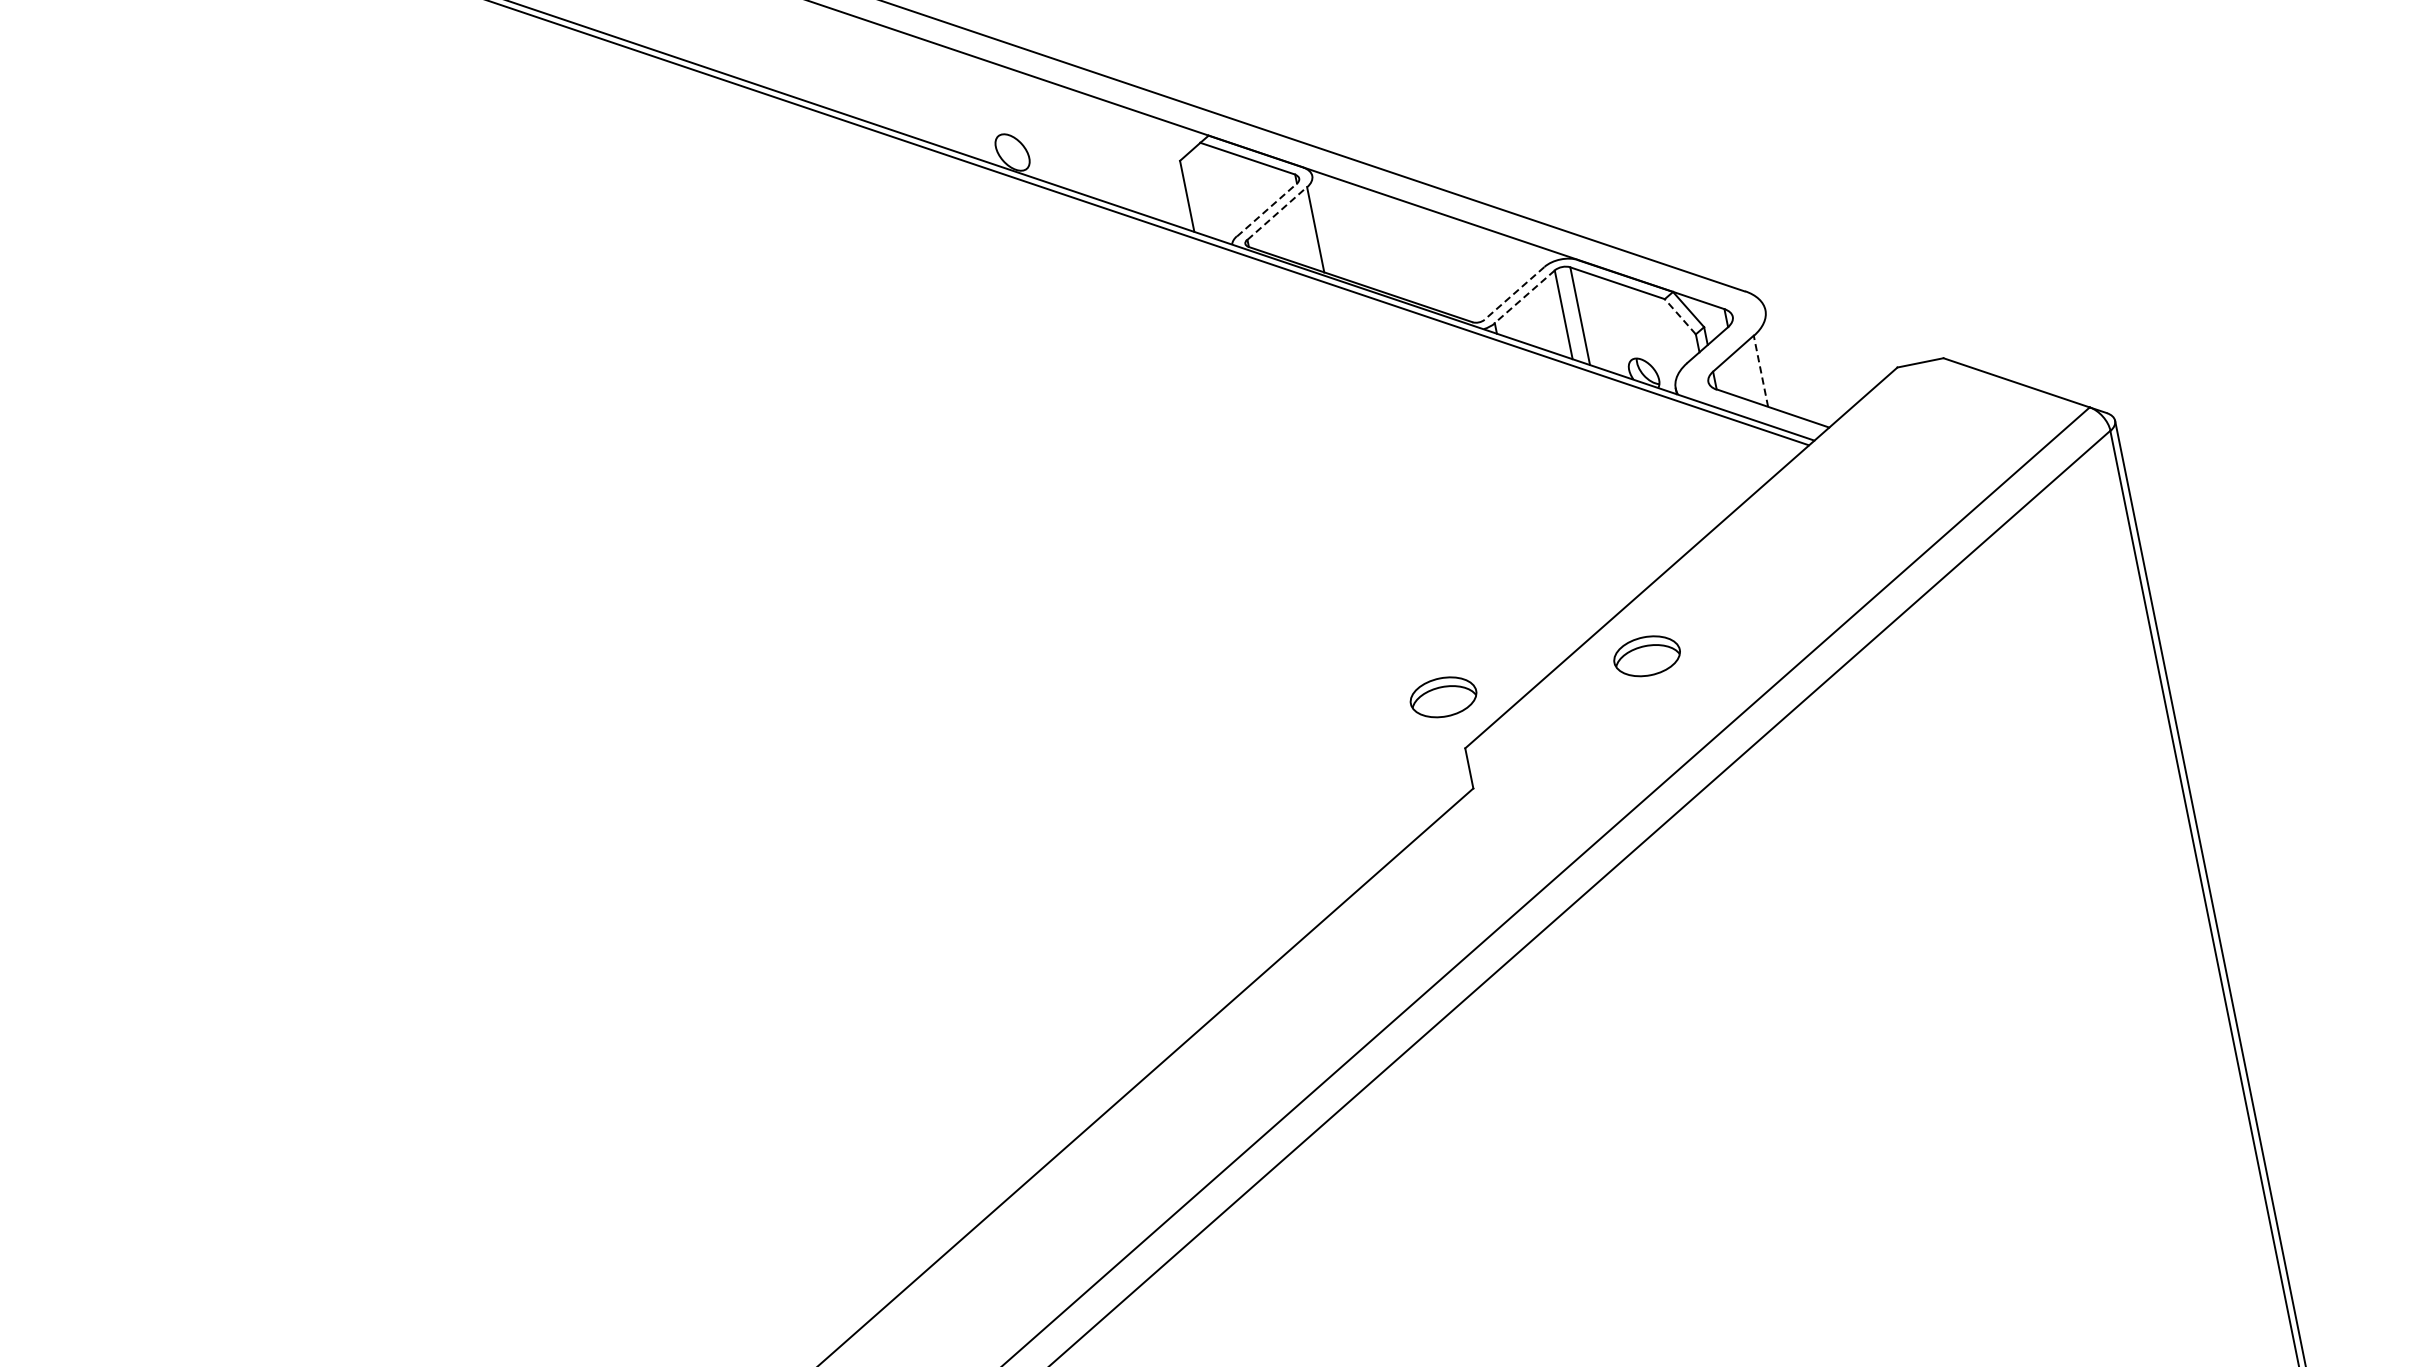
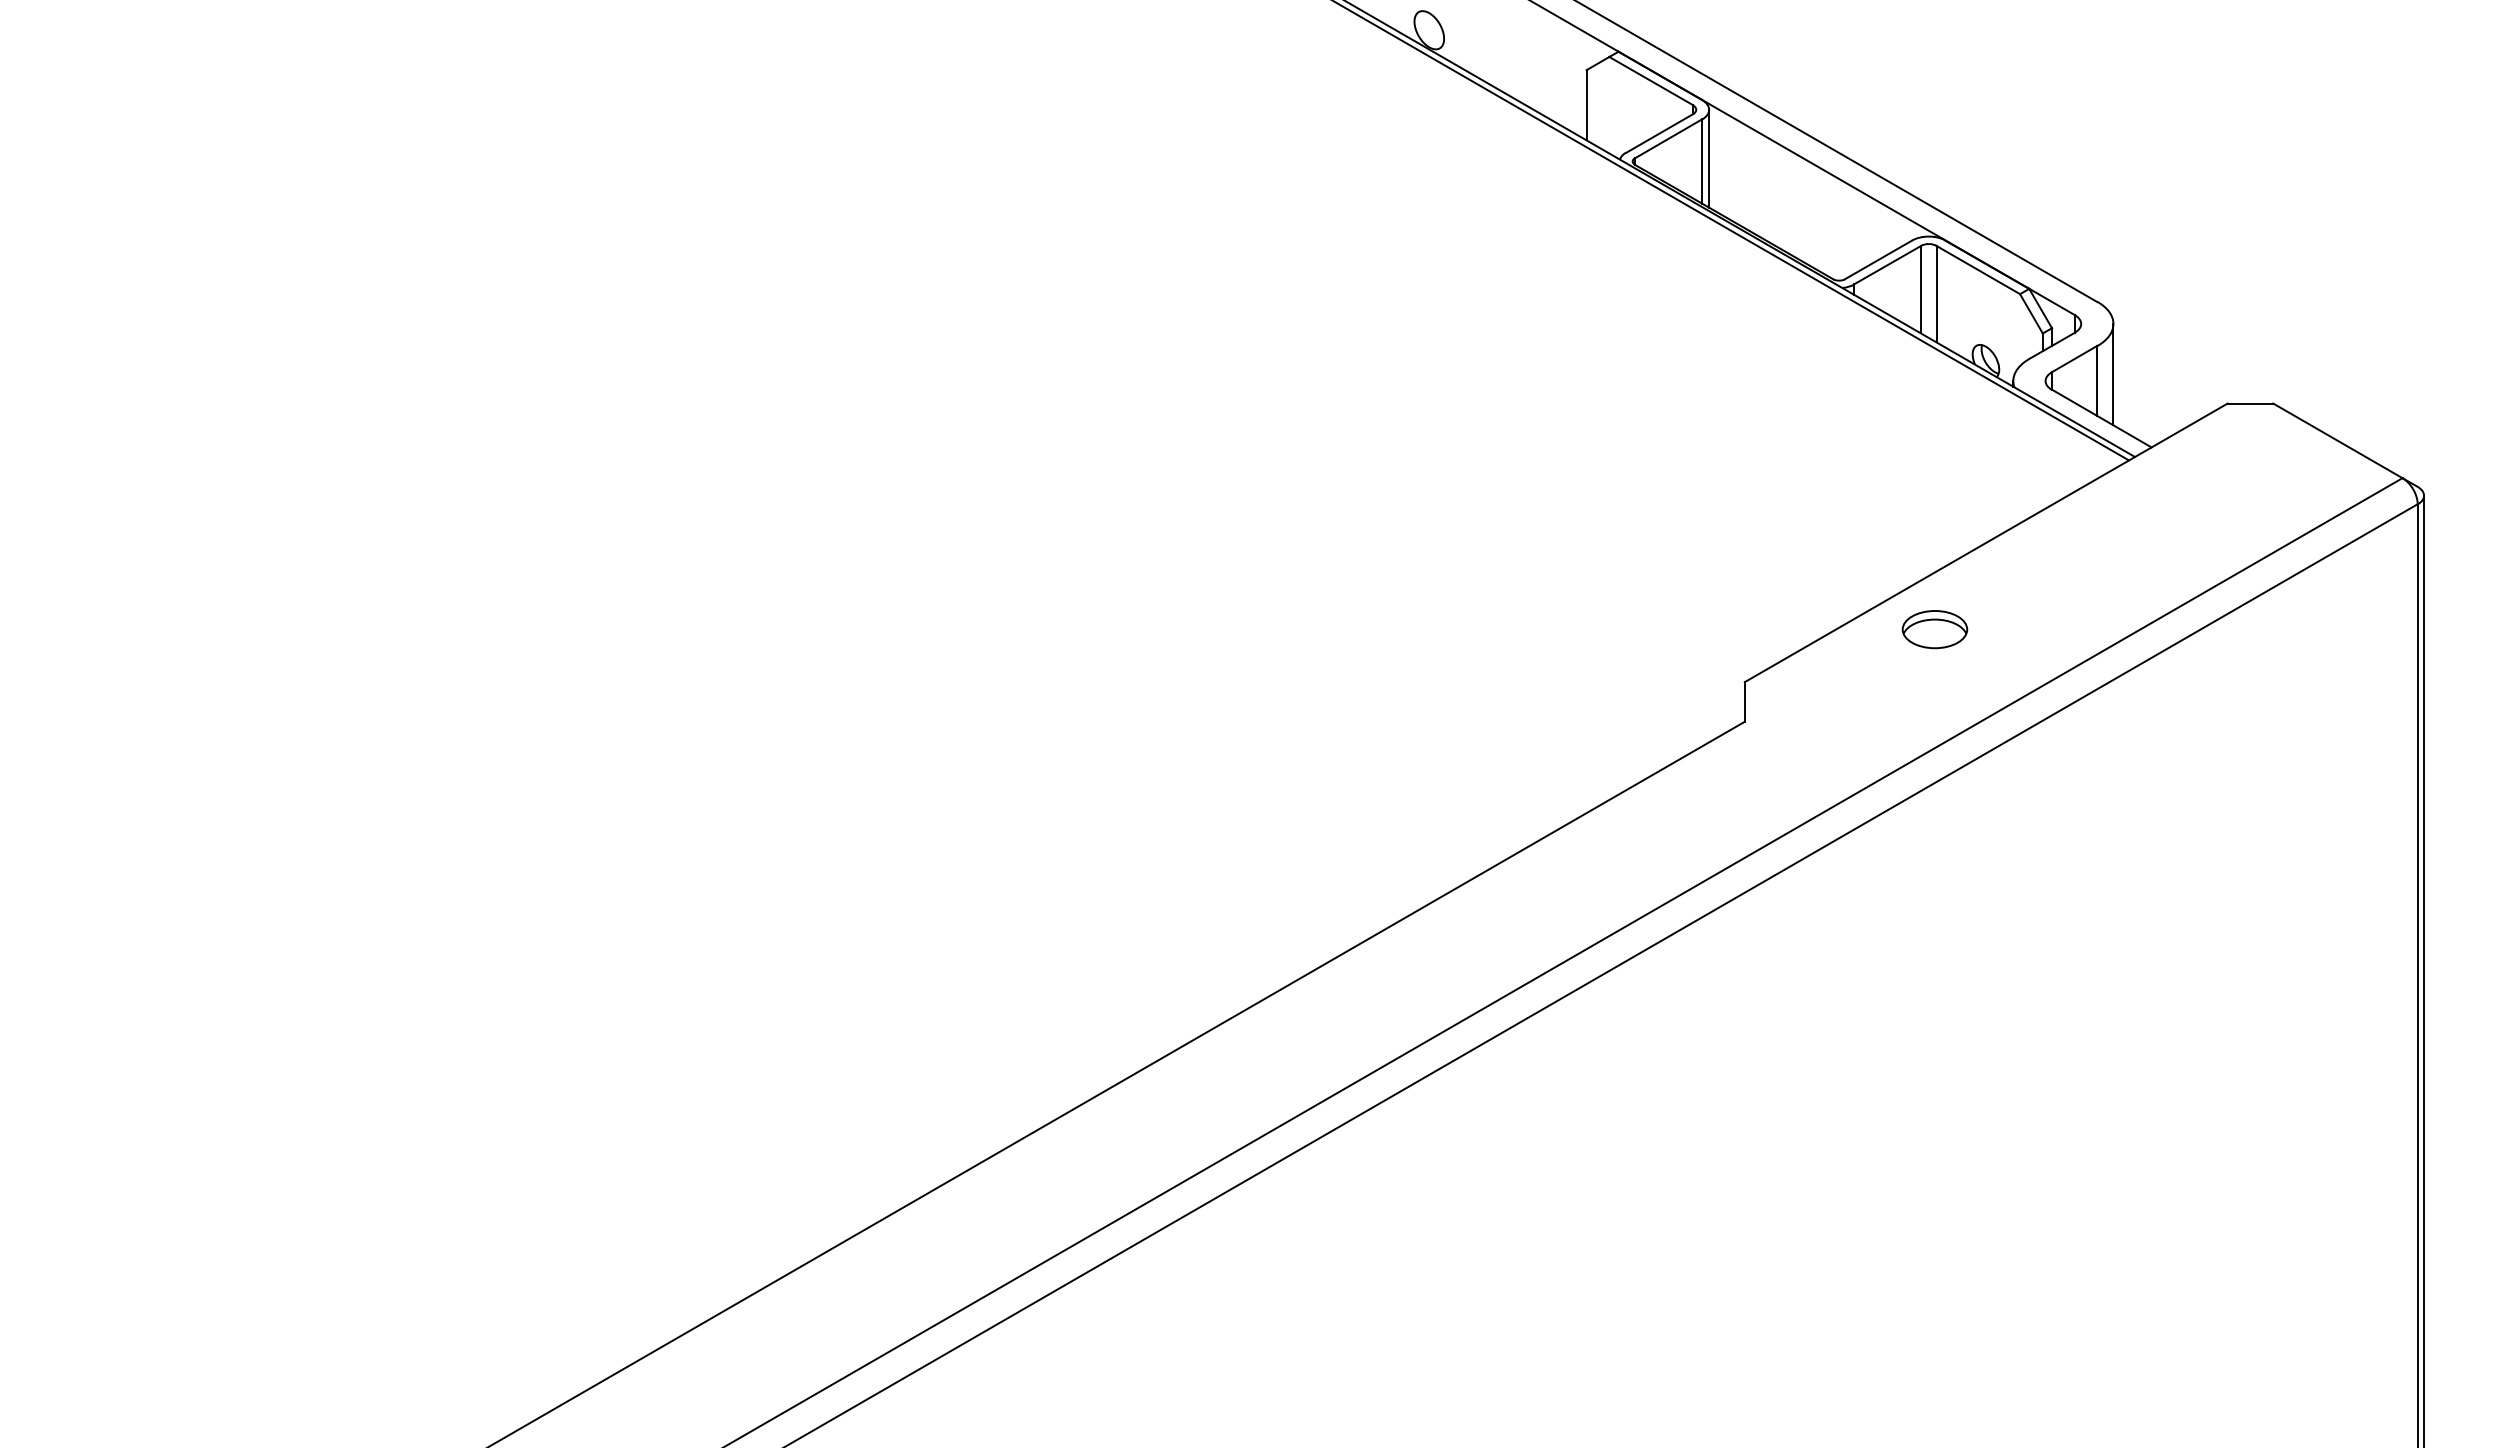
line: (1266, 210) -> (1659, 133), dashed -> solid
line: (1276, 213) -> (1668, 138), dashed -> solid
line: (1322, 225) -> (1709, 158), added
line: (1514, 293) -> (1878, 260), dashed -> solid
line: (1524, 297) -> (1887, 265), dashed -> solid
line: (1680, 316) -> (2031, 313), dashed -> solid
line: (1775, 361) -> (2113, 374), added
line: (1760, 370) -> (2097, 380), dashed -> solid
part: (1443, 697) -> (1733, 629), removed

